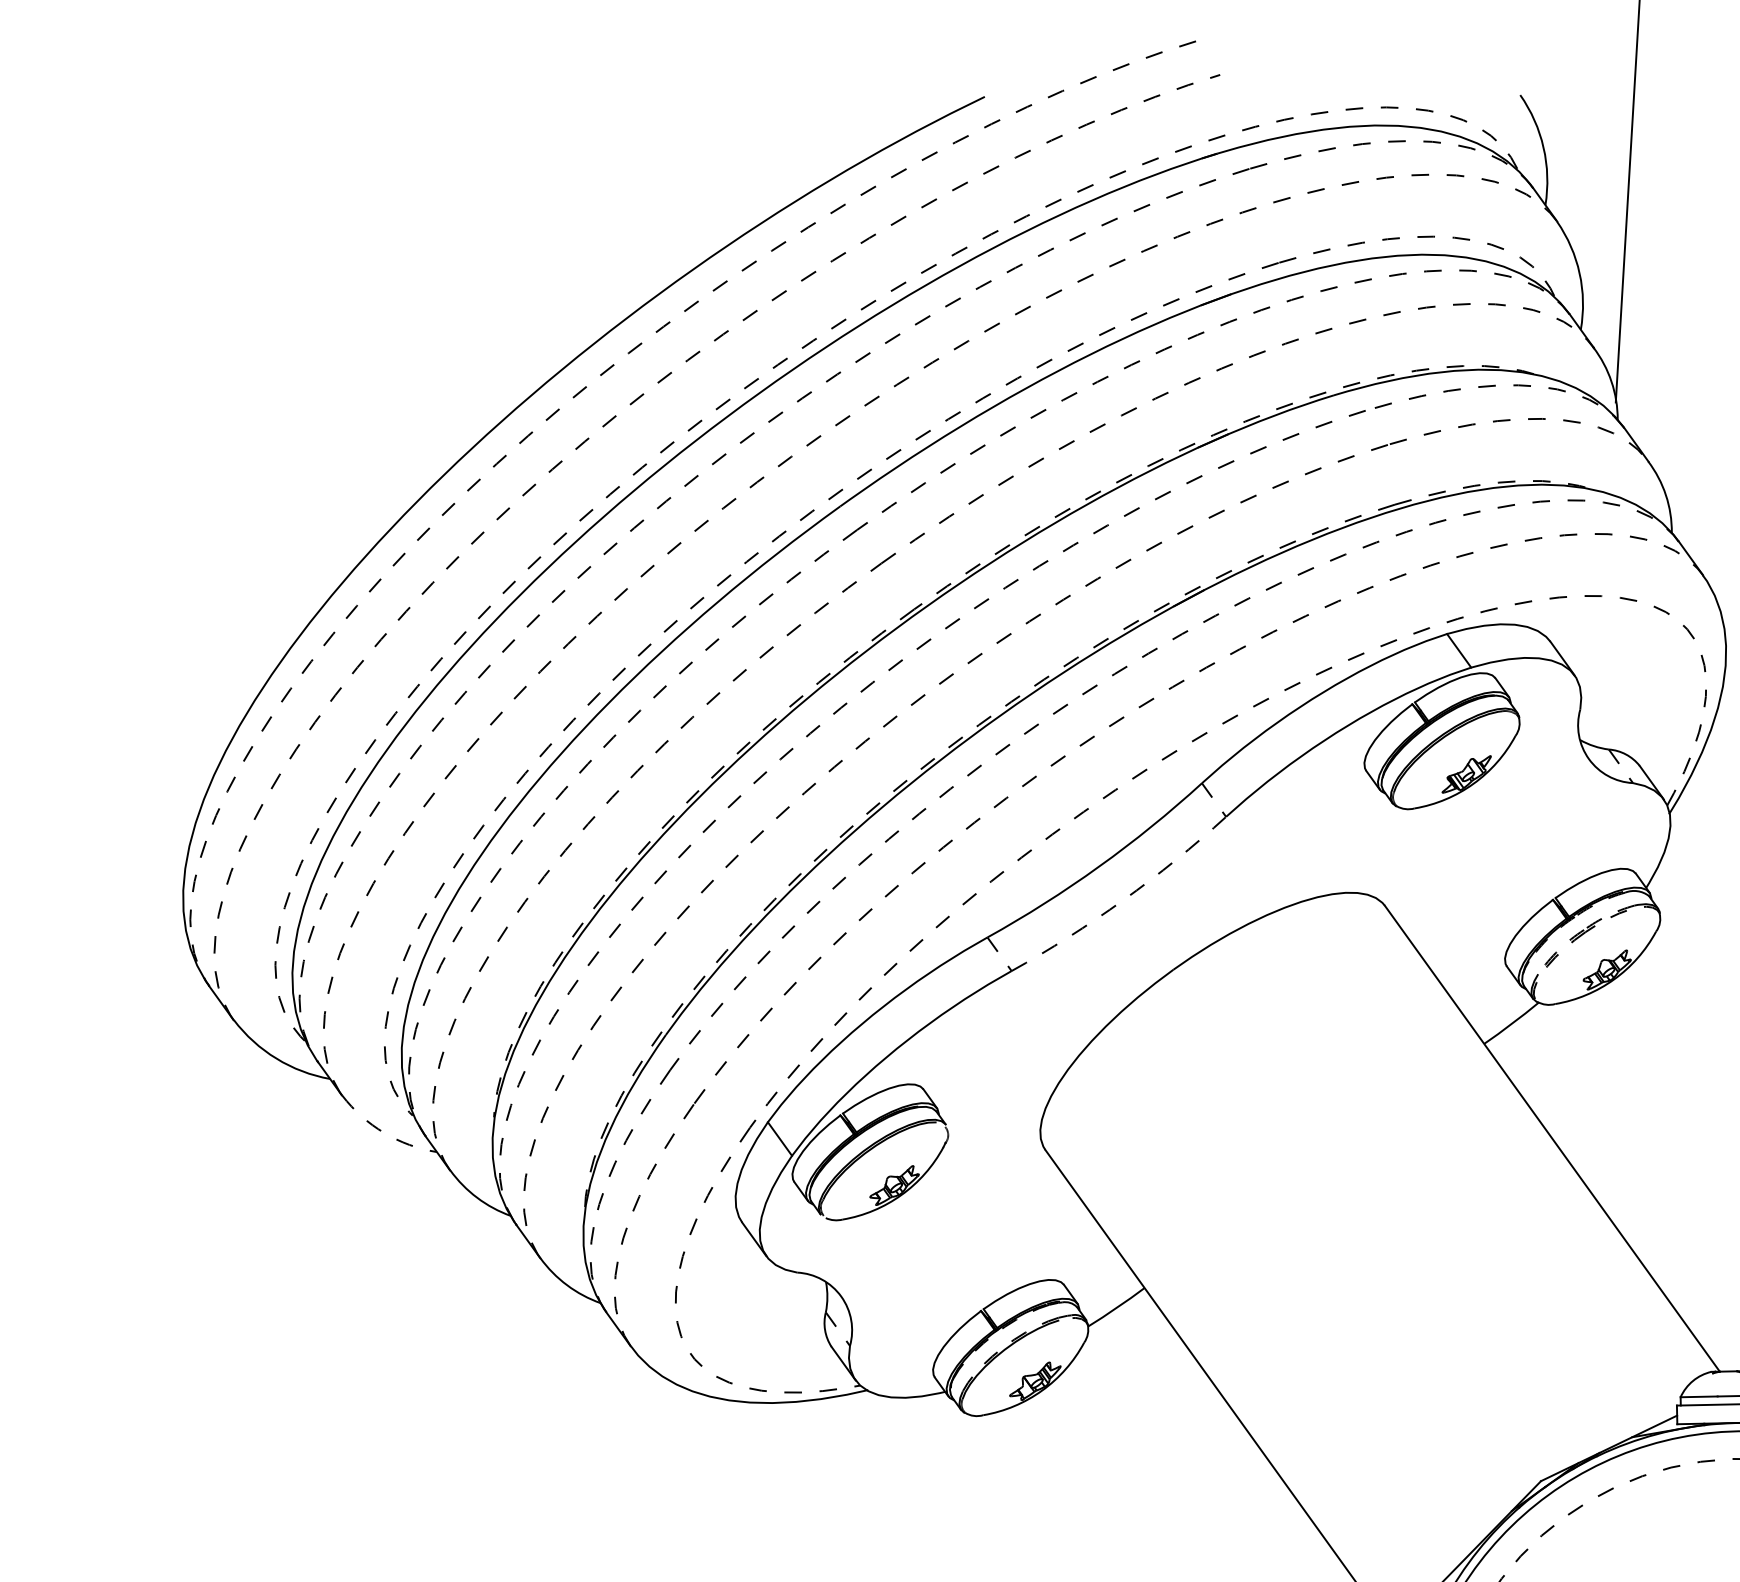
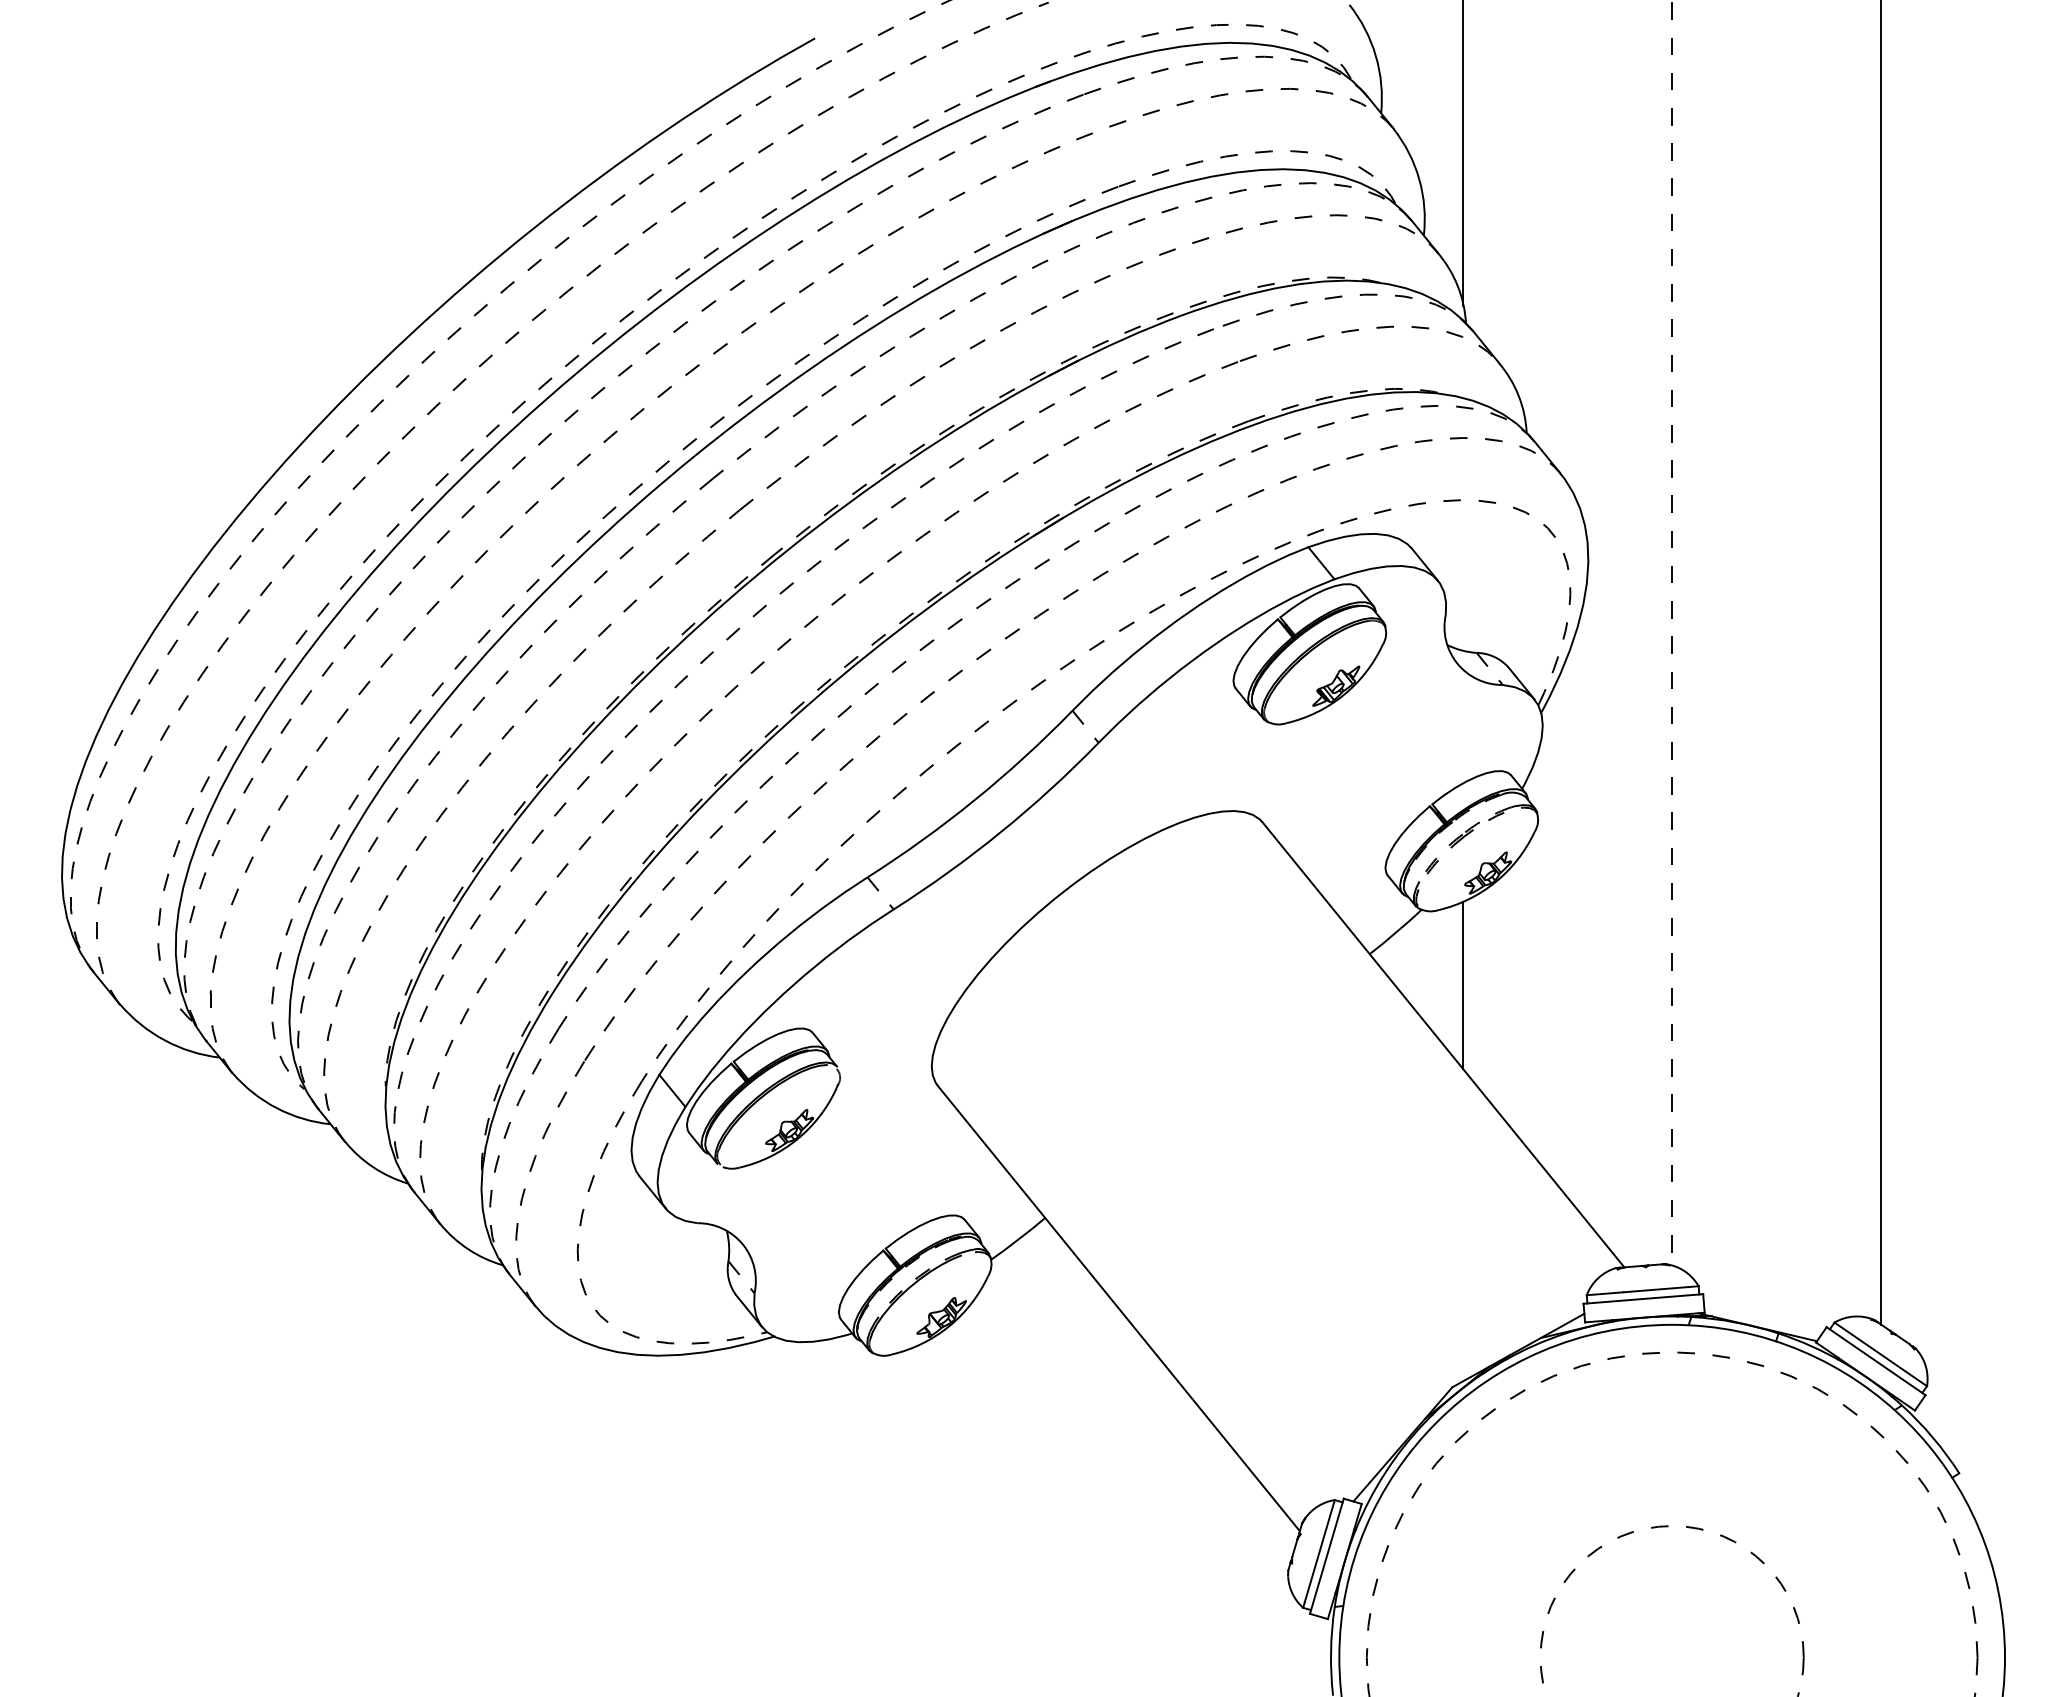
arc: (1123, 900) -> (1001, 832), dashed -> solid
line: (1576, 1079) -> (1463, 984), added
arc: (383, 1133) -> (276, 1108), dashed -> solid

